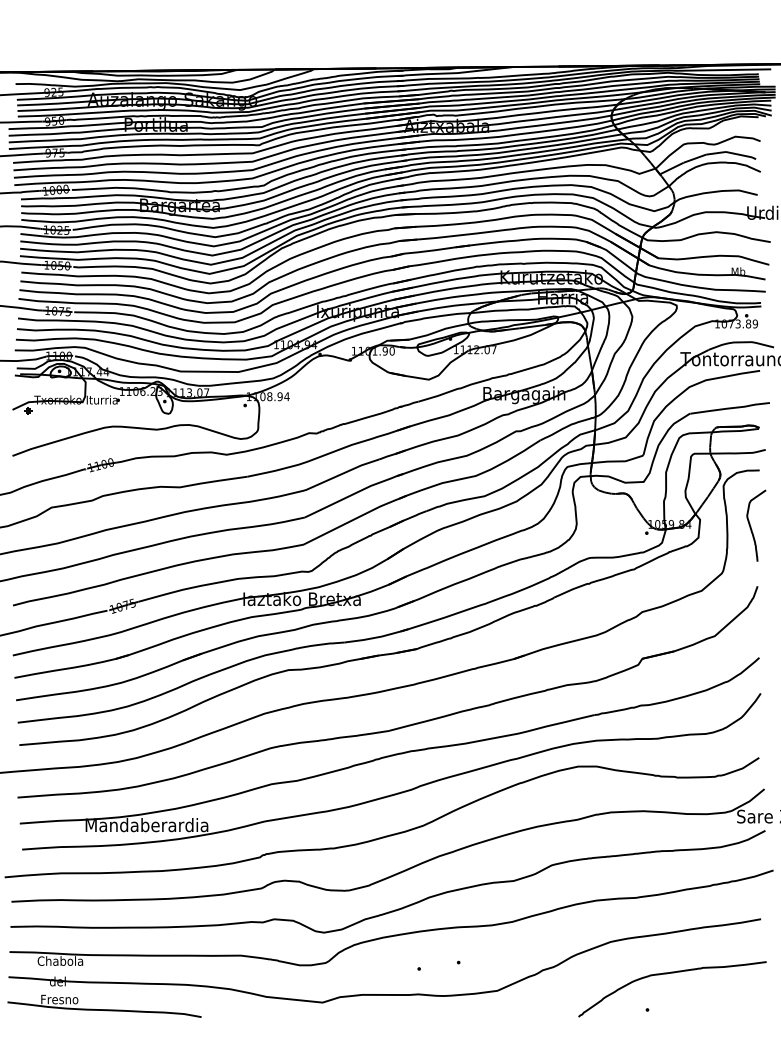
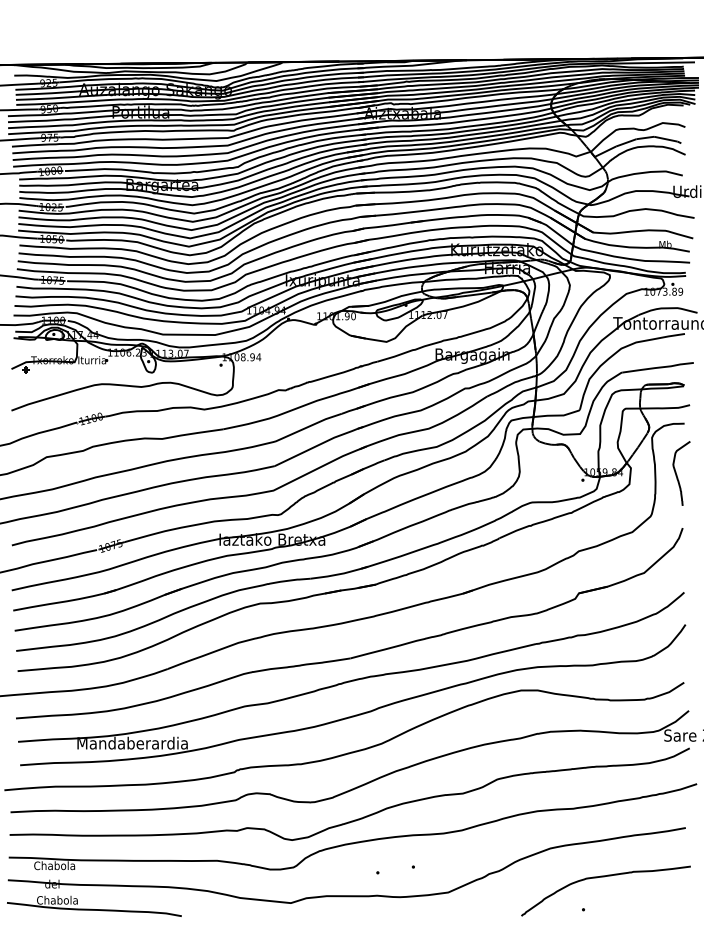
text: (63, 999) -> (57, 900), Fresno -> Chabola

